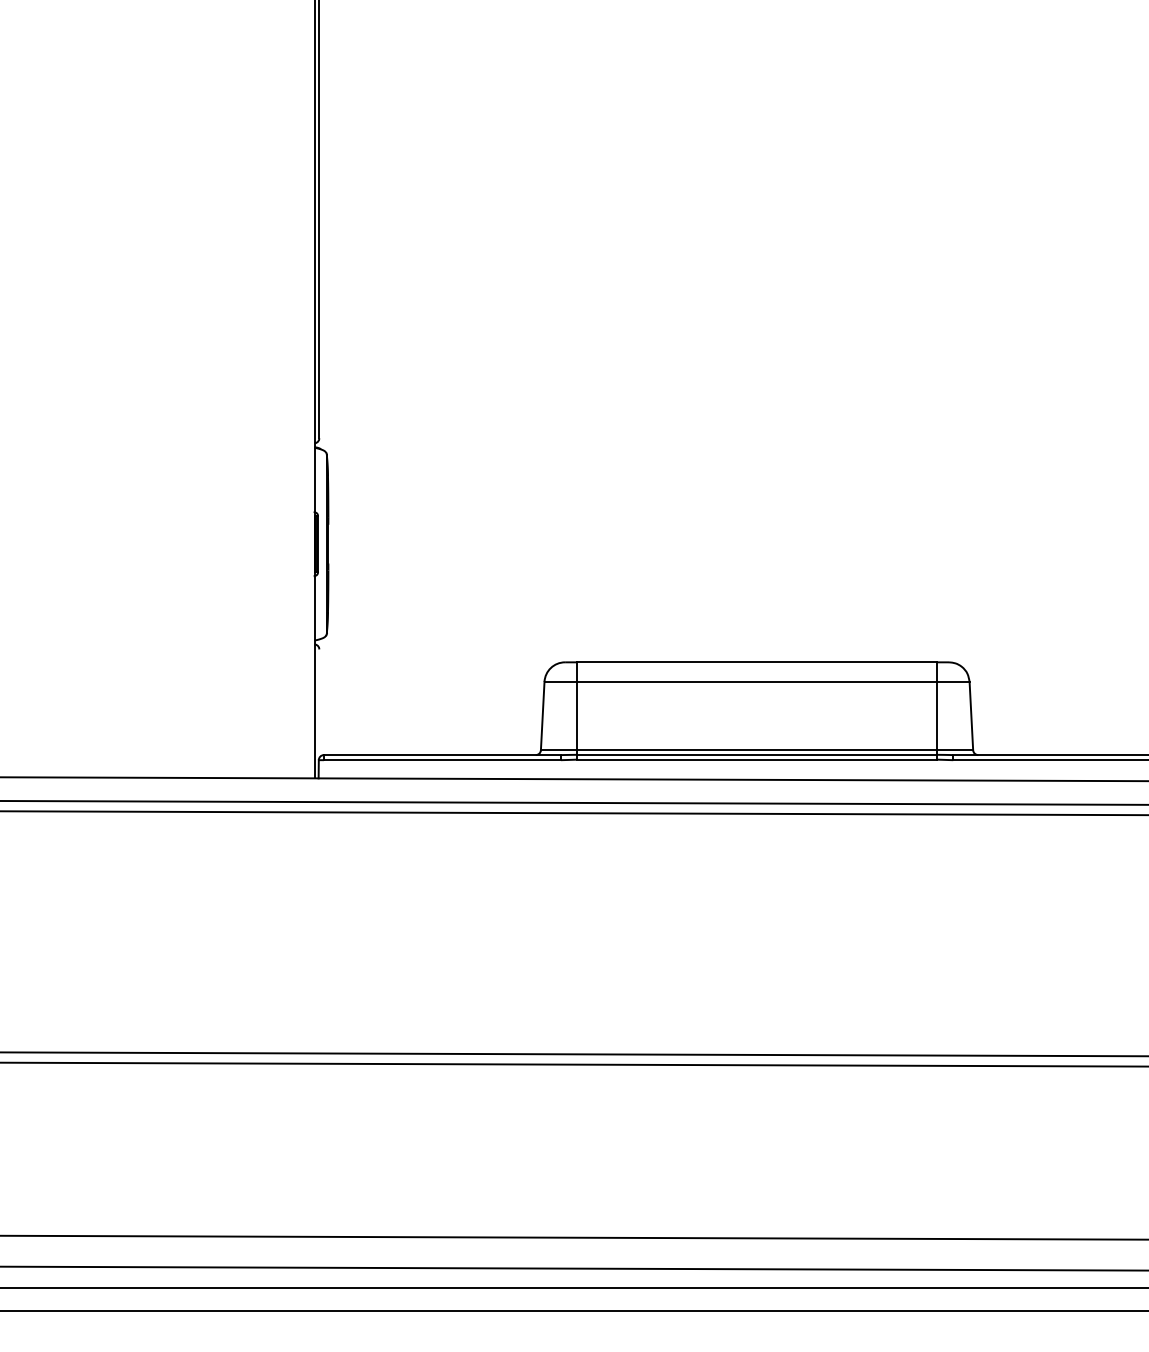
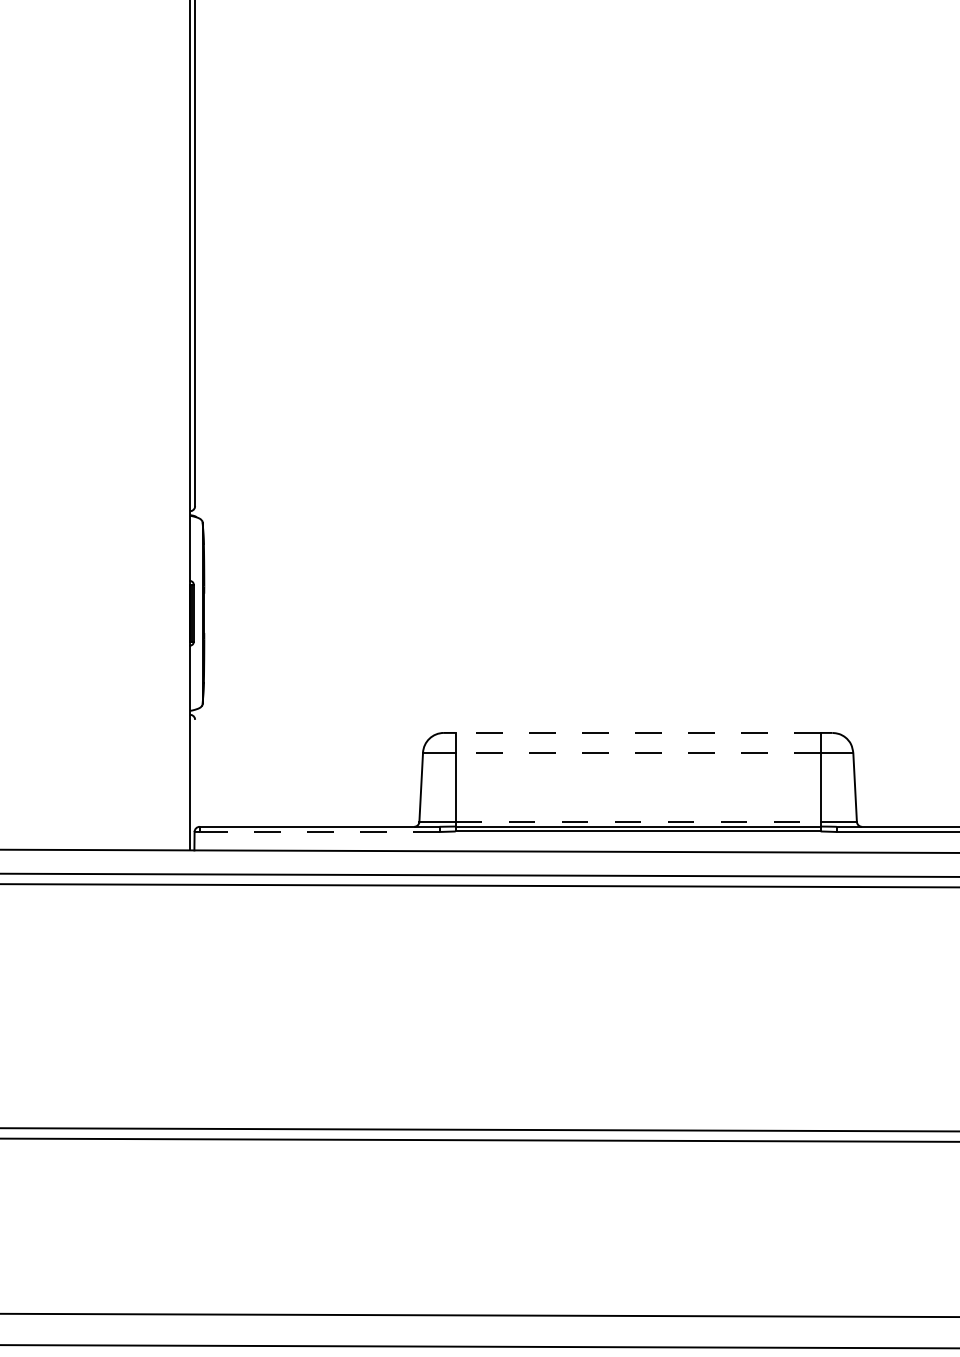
line: (756, 662) -> (637, 733), solid -> dashed
line: (756, 681) -> (637, 752), solid -> dashed
line: (757, 750) -> (638, 822), solid -> dashed
line: (441, 760) -> (318, 832), solid -> dashed

